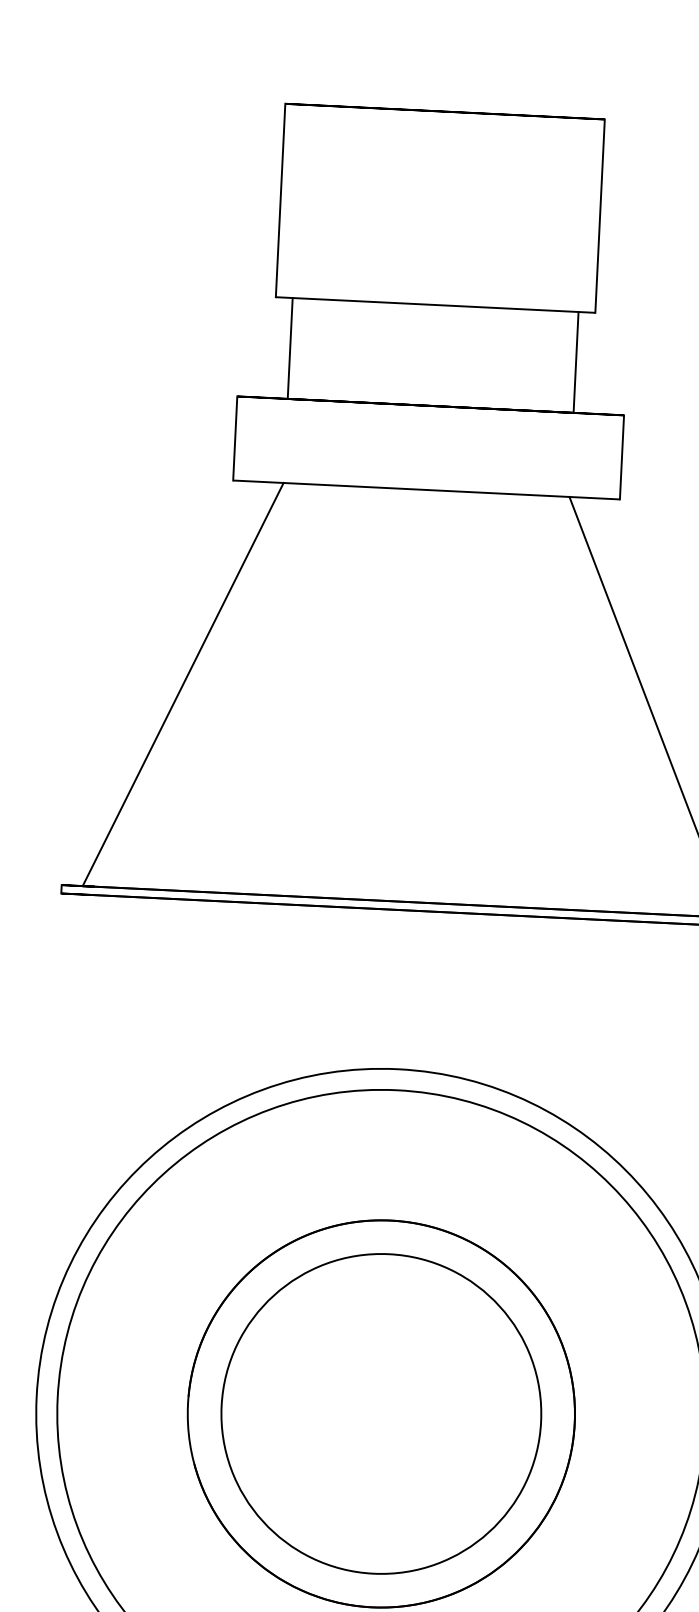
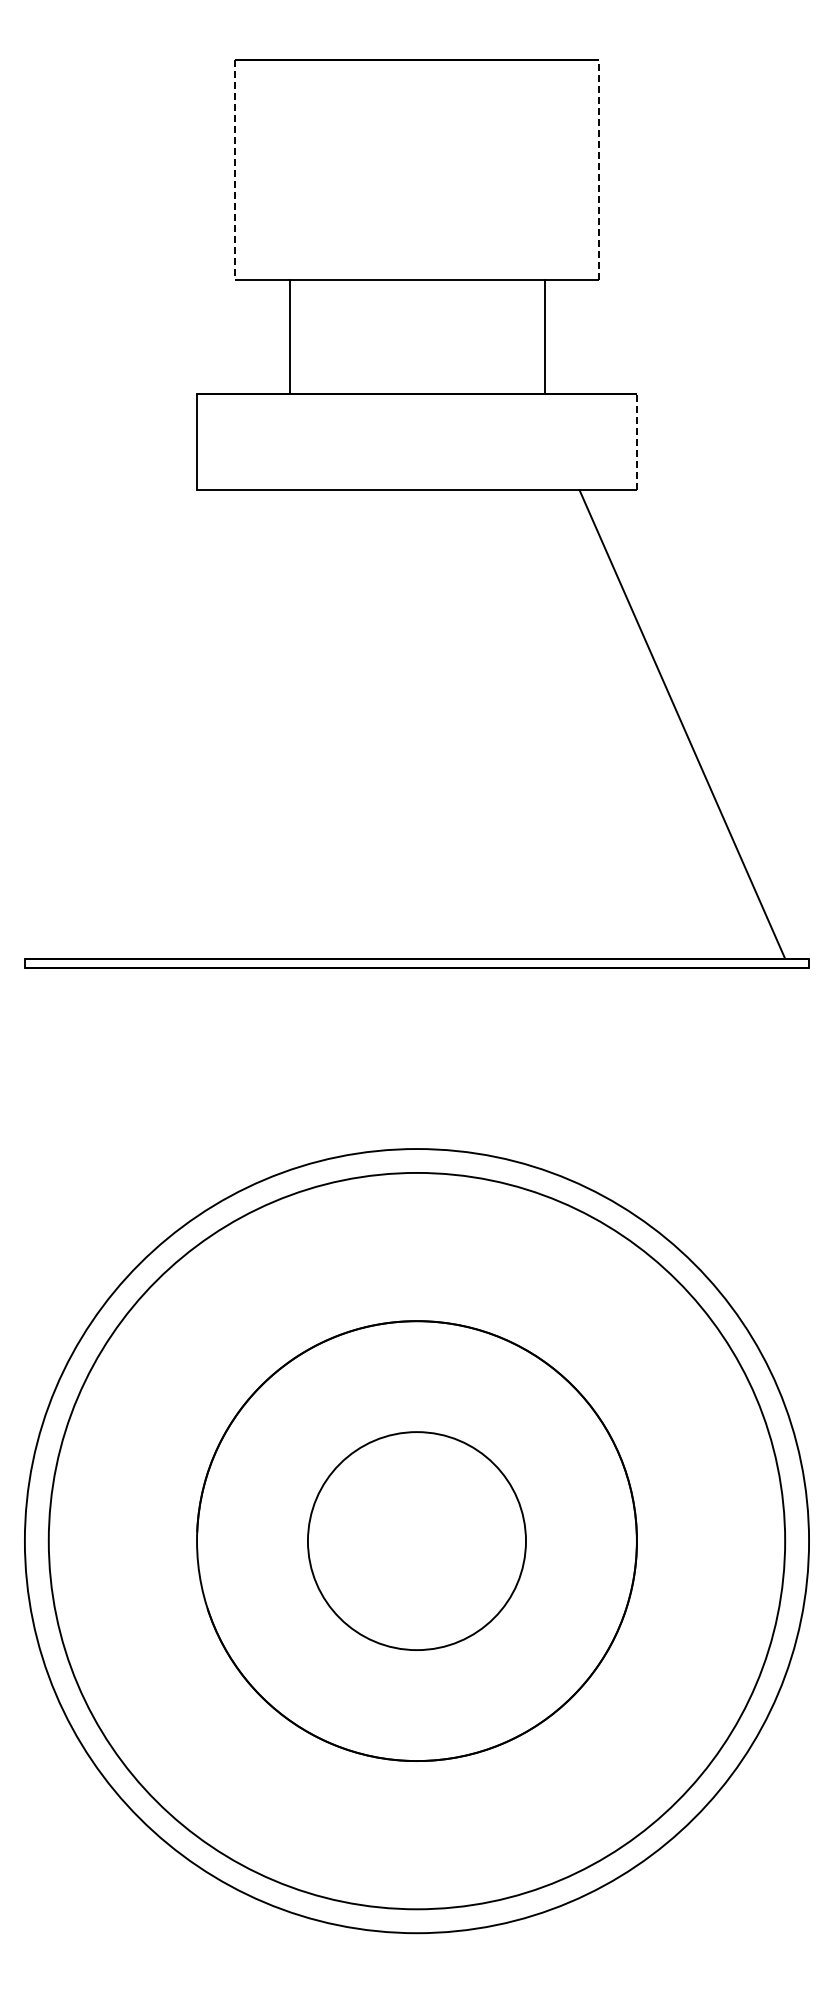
line: (280, 200) -> (235, 169), solid -> dashed
line: (599, 215) -> (598, 169), solid -> dashed
line: (290, 347) -> (290, 336), moved
line: (576, 361) -> (544, 336), moved
line: (621, 457) -> (636, 442), solid -> dashed
line: (183, 684) -> (151, 724), removed
circle: (380, 1413) -> (416, 1540), size x0.6

